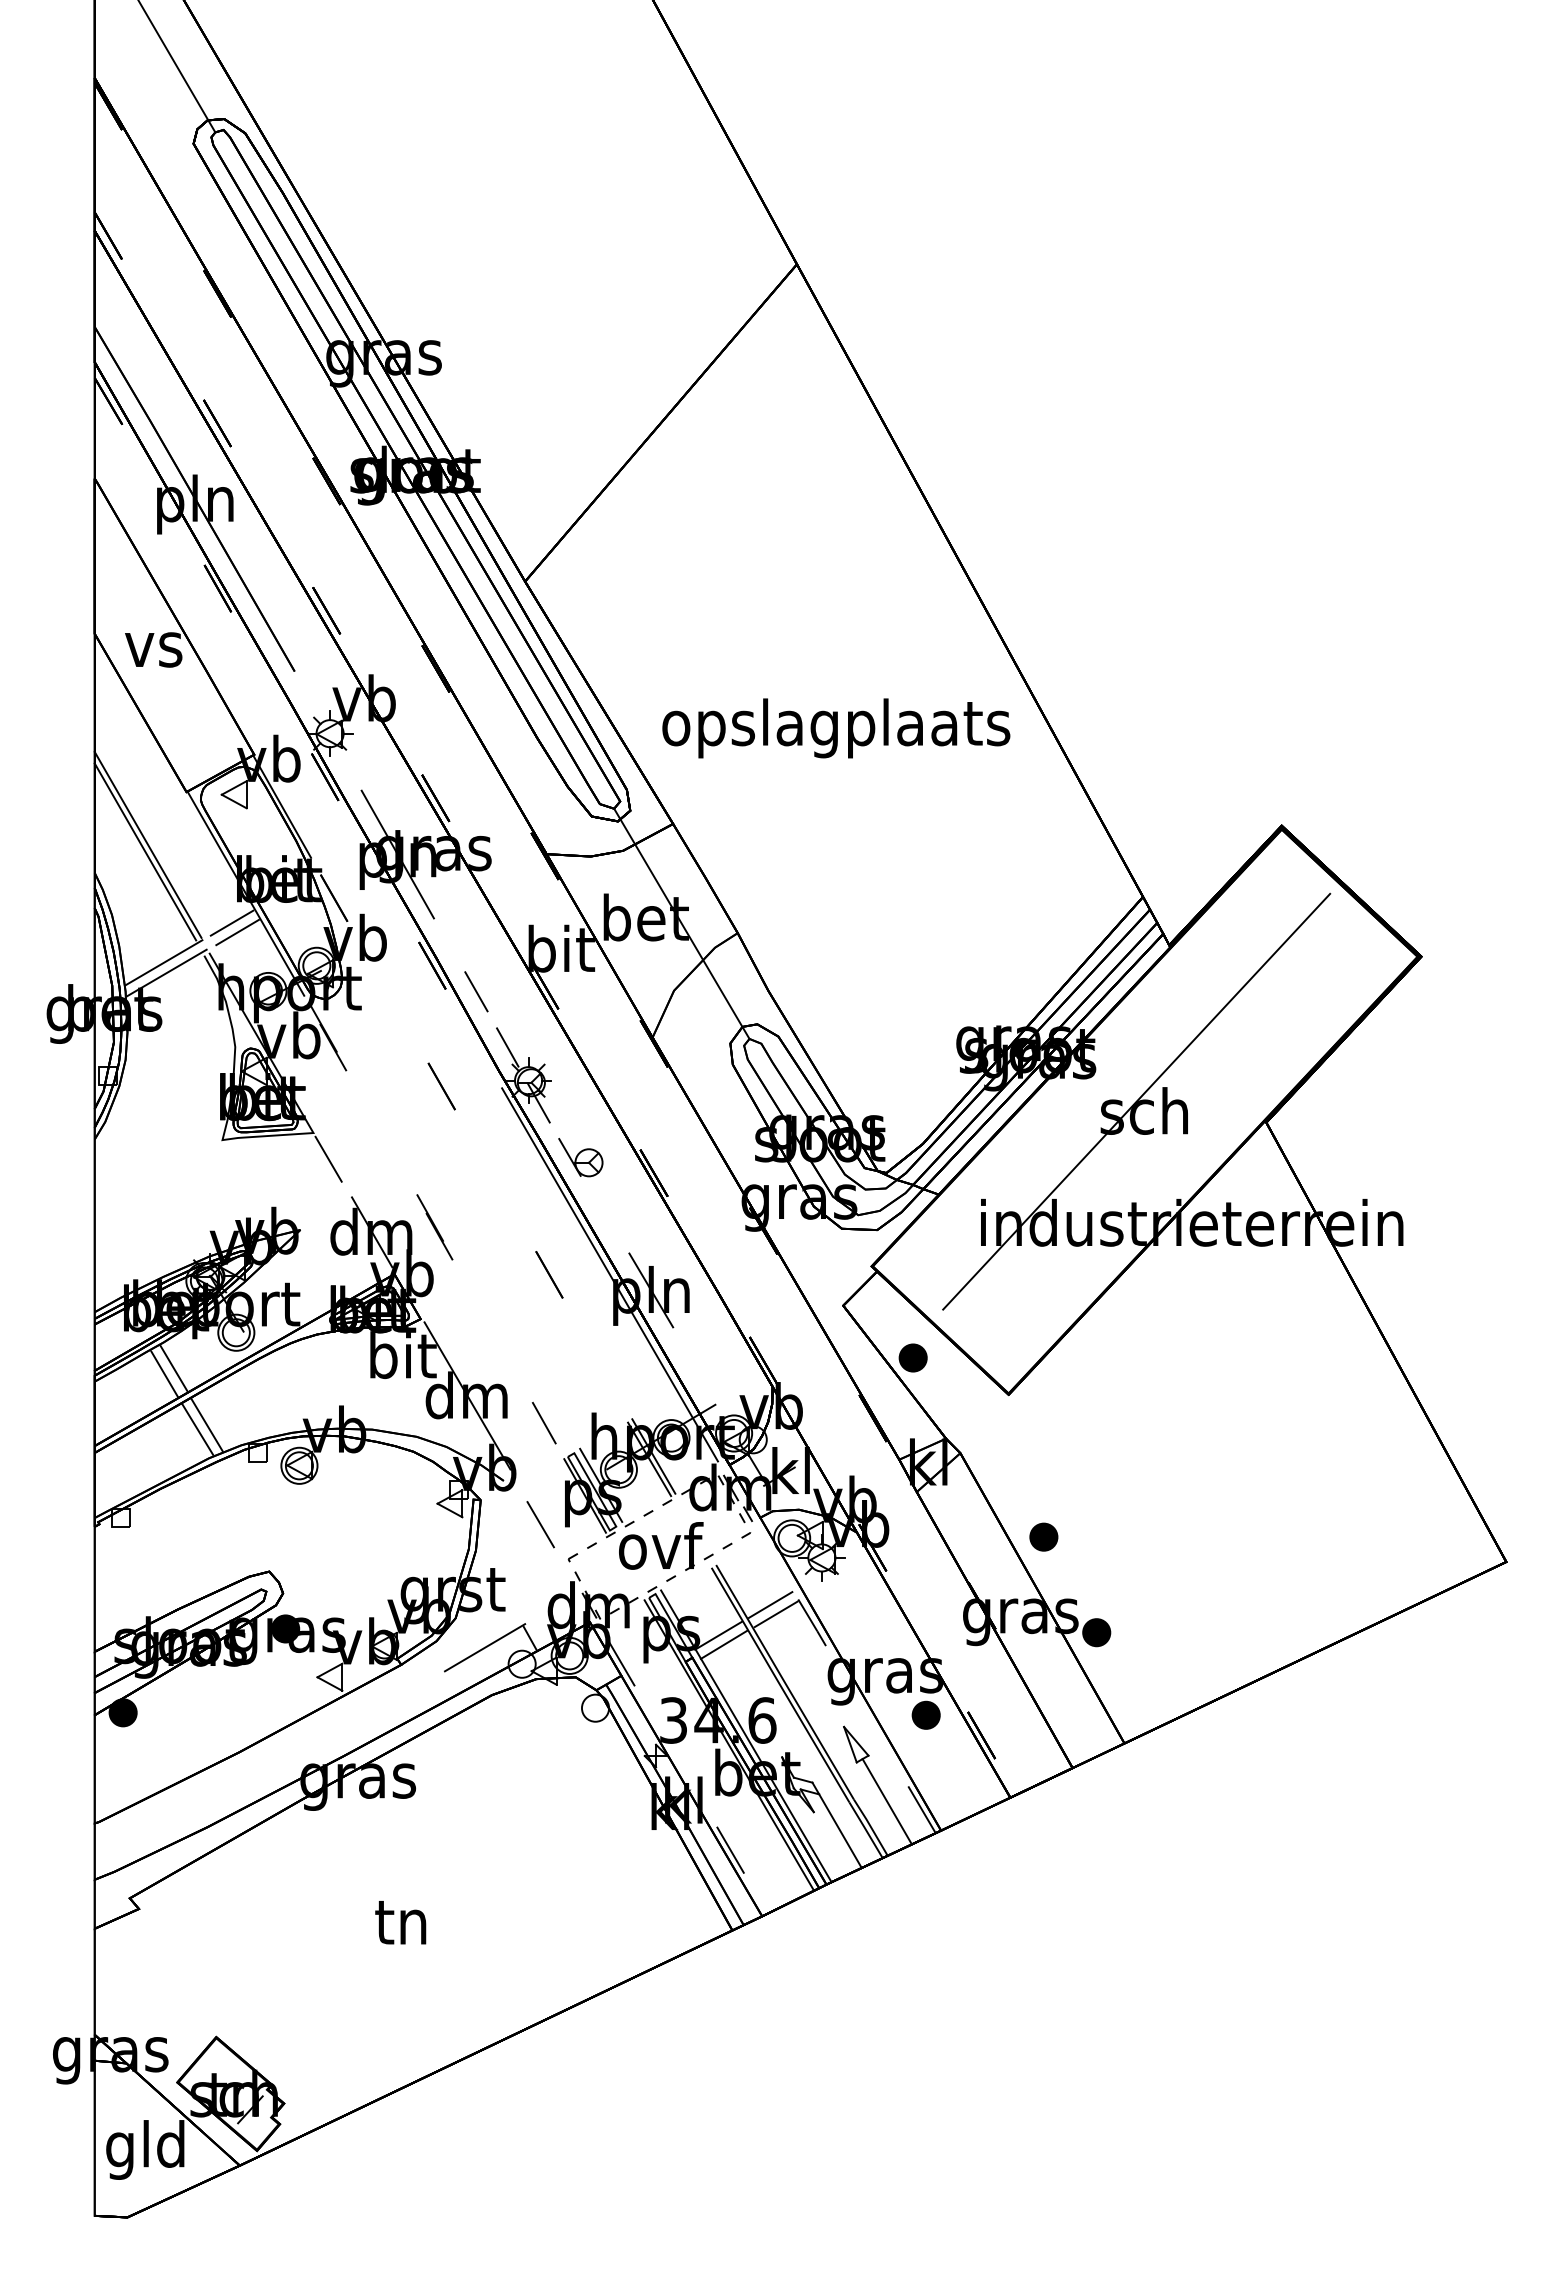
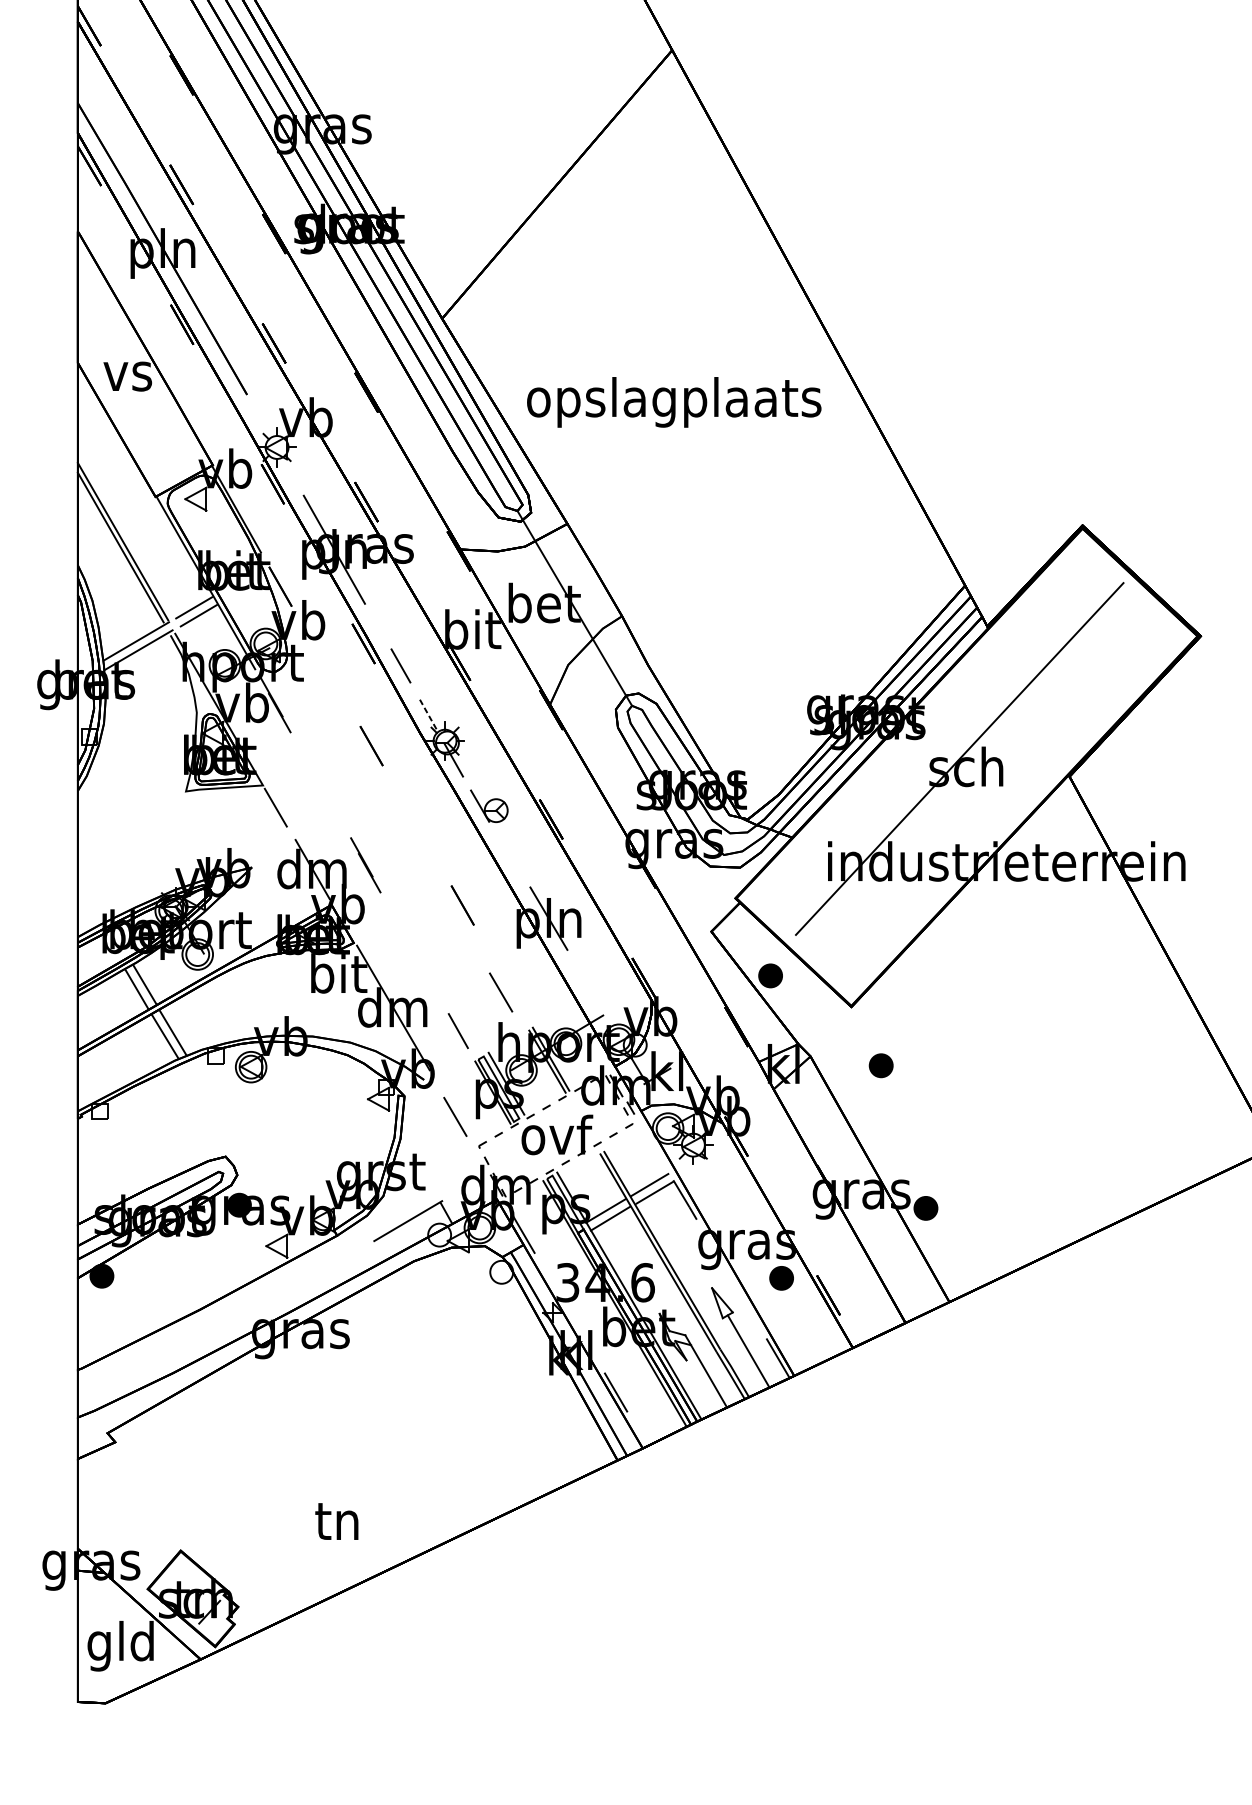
text: (836, 728) -> (674, 402), moved
line: (507, 1047) -> (427, 713), solid -> dashed
line: (609, 1274) -> (513, 905), removed
line: (594, 1377) -> (500, 992), added
part: (1043, 1536) -> (880, 1065), moved
text: (400, 1922) -> (336, 1521), moved

